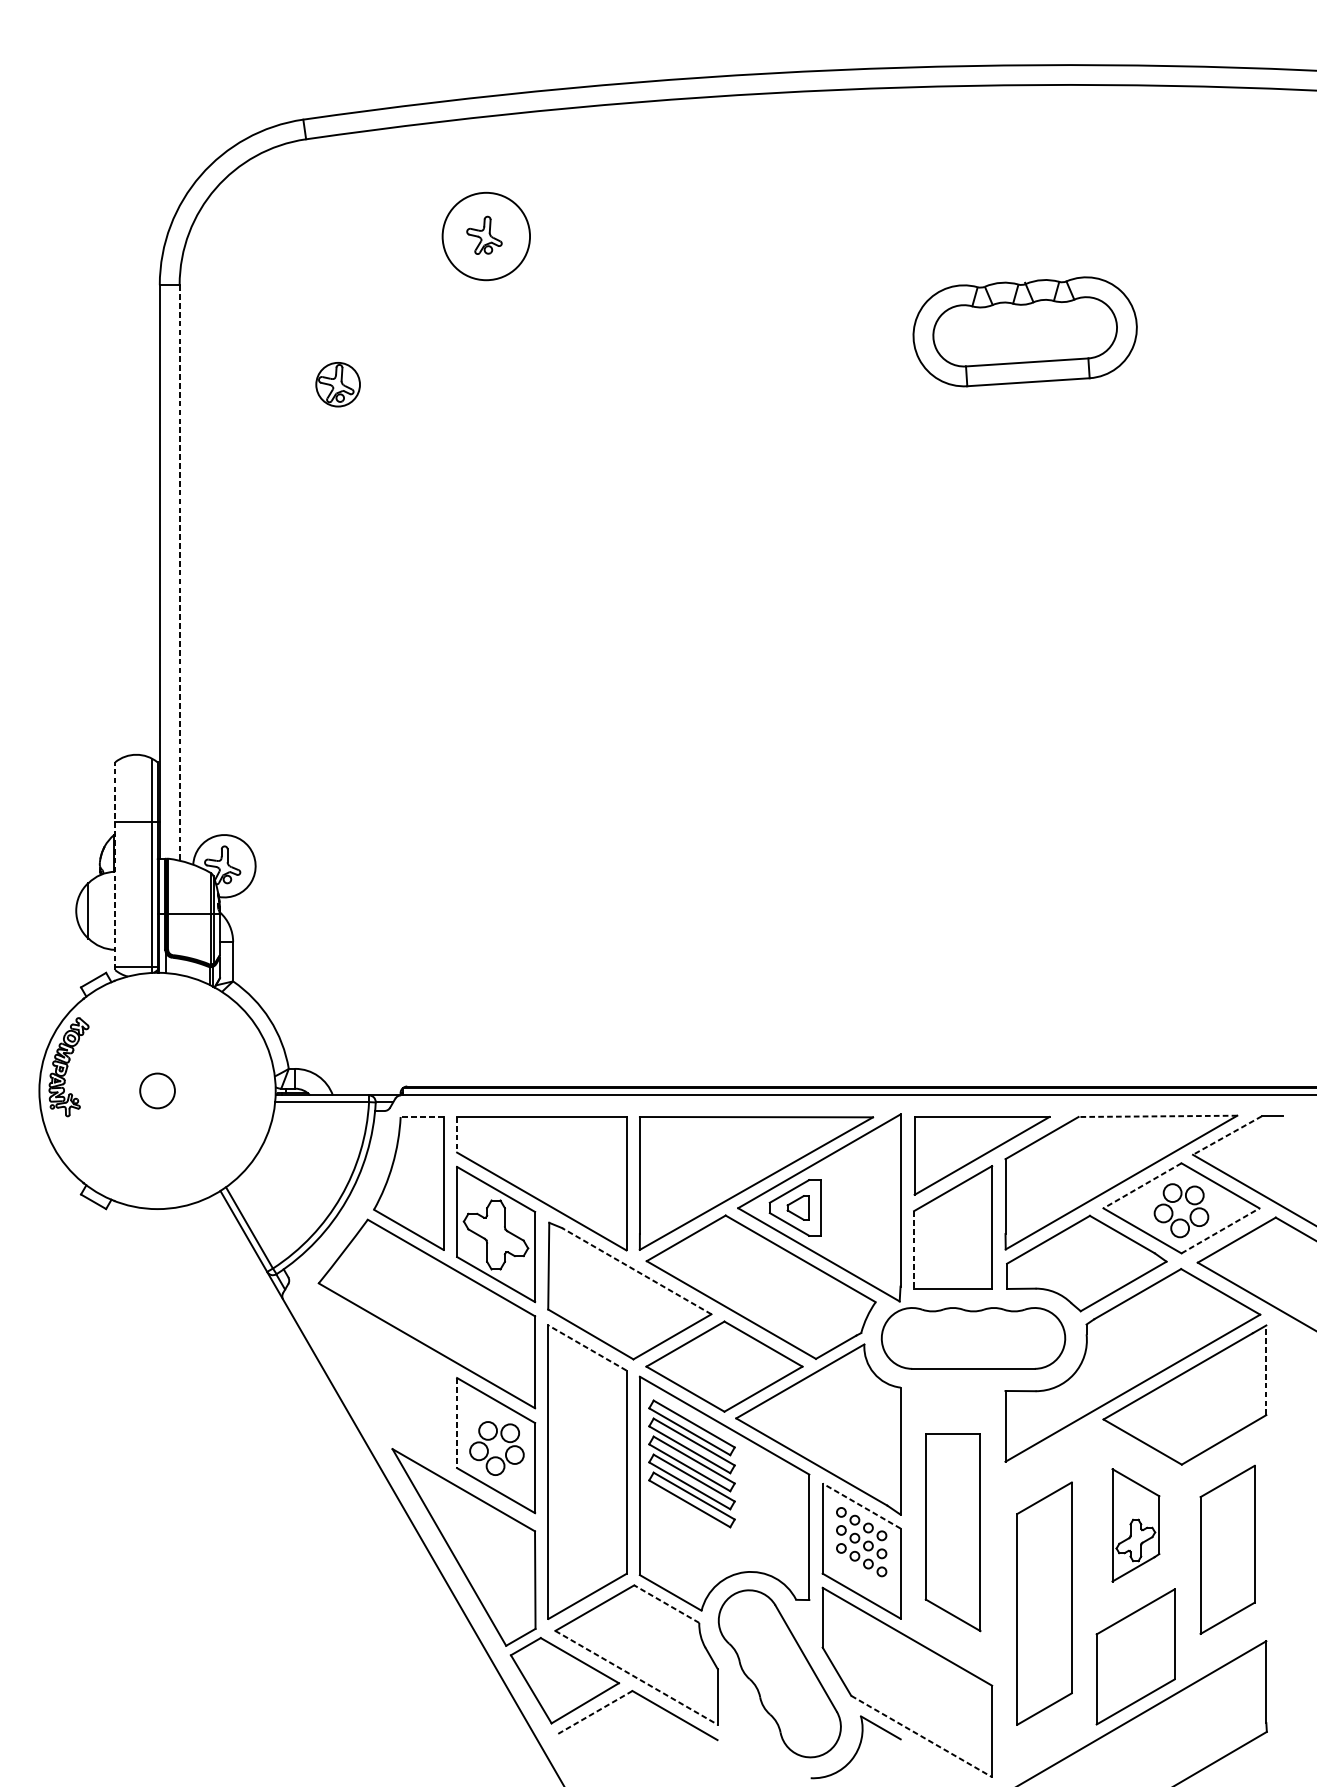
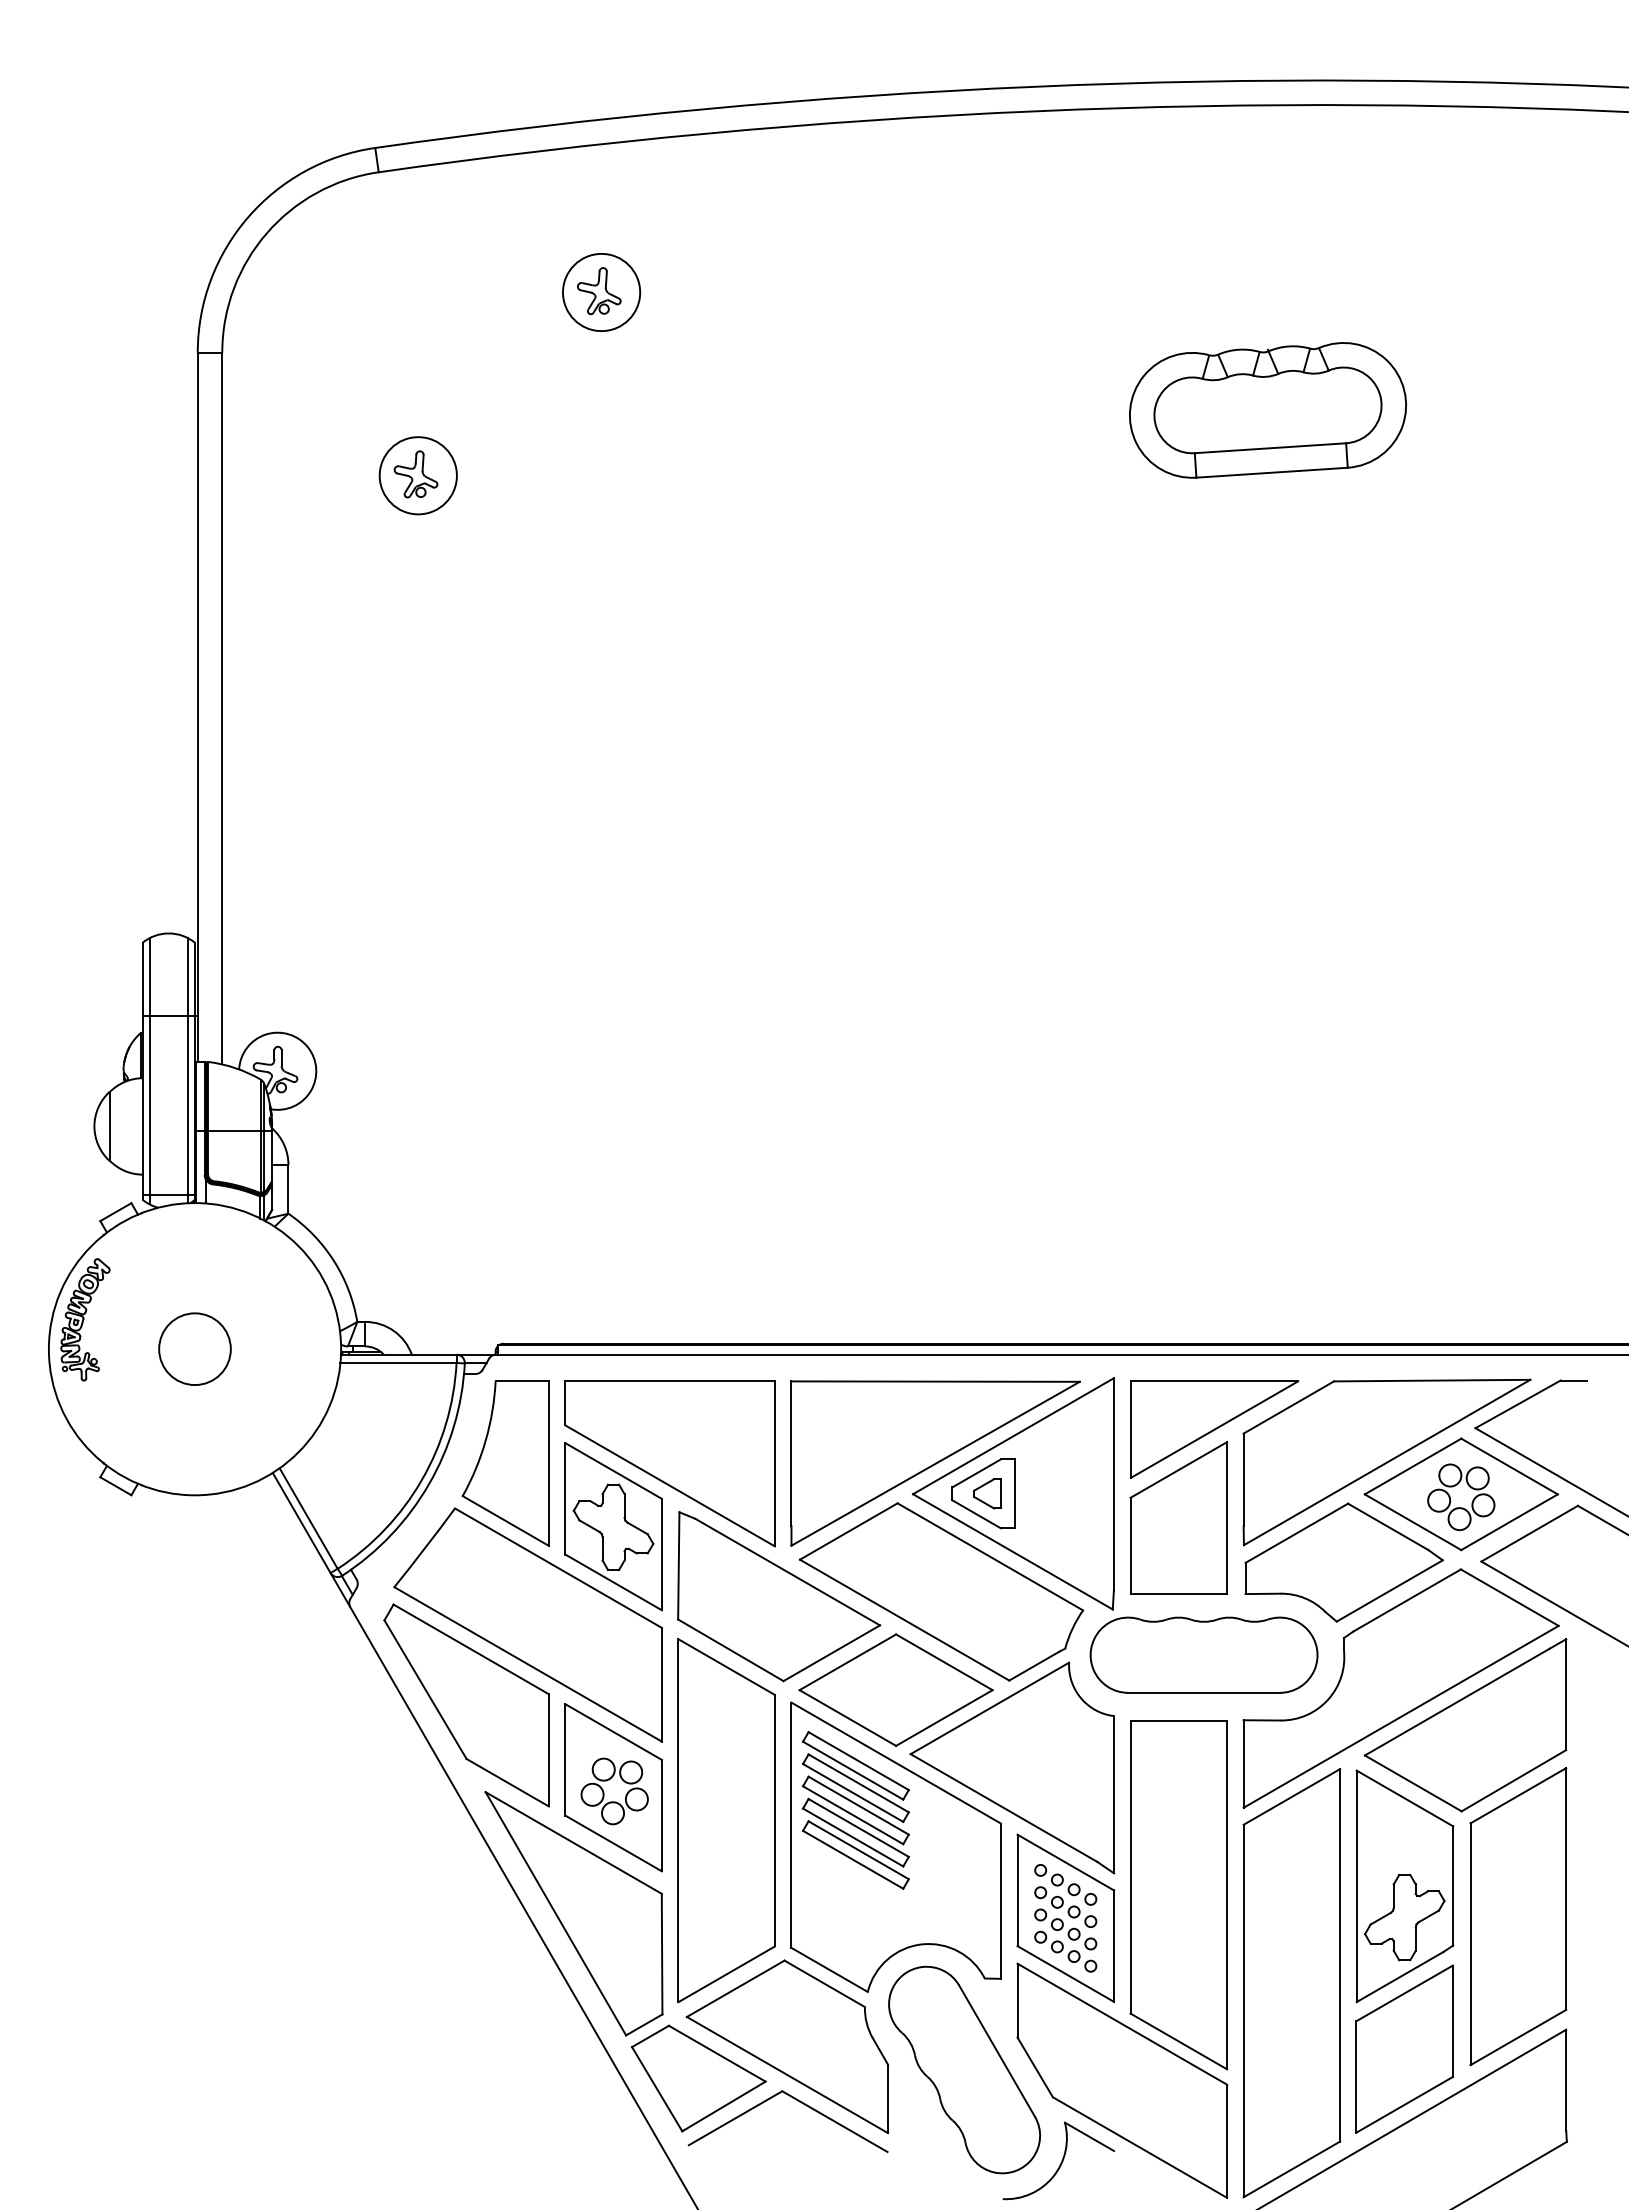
circle: (486, 236) -> (601, 292), size x0.71
circle: (337, 384) -> (417, 475), size x1.43
line: (179, 572) -> (222, 708), dashed -> solid
line: (115, 866) -> (142, 1071), dashed -> solid
line: (120, 866) -> (149, 1071), added
circle: (157, 1091) -> (194, 1349), size x1.67
line: (1157, 1116) -> (1431, 1380), dashed -> solid
line: (422, 1117) -> (522, 1381), dashed -> solid
line: (457, 1134) -> (565, 1403), dashed -> solid
line: (1227, 1135) -> (1518, 1404), dashed -> solid
line: (1142, 1185) -> (1413, 1466), dashed -> solid
line: (1220, 1231) -> (1509, 1522), dashed -> solid
line: (914, 1249) -> (1130, 1545), dashed -> solid
line: (636, 1271) -> (787, 1572), dashed -> solid
line: (587, 1348) -> (726, 1667), dashed -> solid
line: (1266, 1370) -> (1566, 1694), dashed -> solid
part: (377, 1379) -> (466, 1705), added
line: (457, 1422) -> (565, 1759), dashed -> solid
line: (861, 1506) -> (1065, 1862), dashed -> solid
part: (1135, 1525) -> (1404, 1886), size x1.67
part: (952, 1532) -> (1178, 1895), size x1.43
part: (1227, 1549) -> (1518, 1916), size x1.43
part: (861, 1577) -> (1065, 1951), added
line: (666, 1603) -> (824, 1983), dashed -> solid
part: (1044, 1603) -> (1291, 1983), size x1.43
line: (636, 1678) -> (787, 2075), dashed -> solid
line: (594, 1713) -> (735, 2118), dashed -> solid
line: (922, 1736) -> (1140, 2147), dashed -> solid

